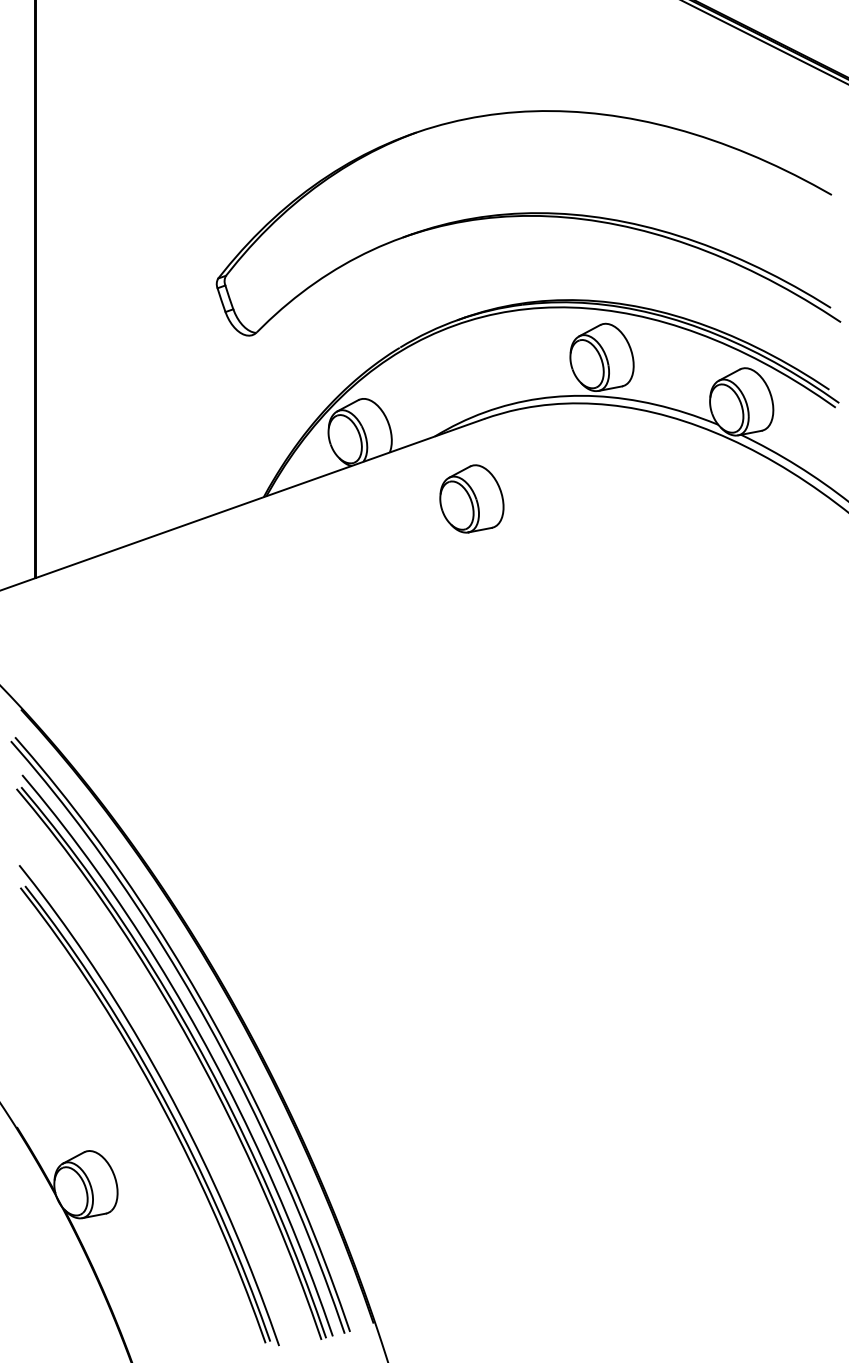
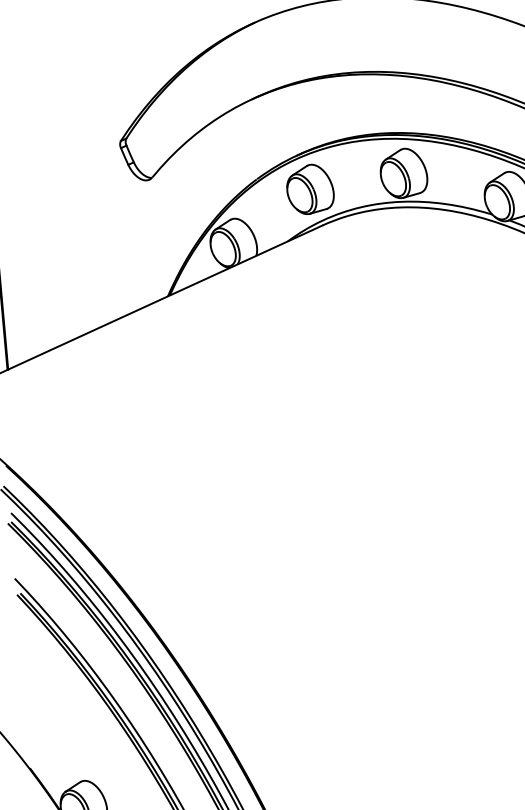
part: (471, 498) -> (309, 189), moved

